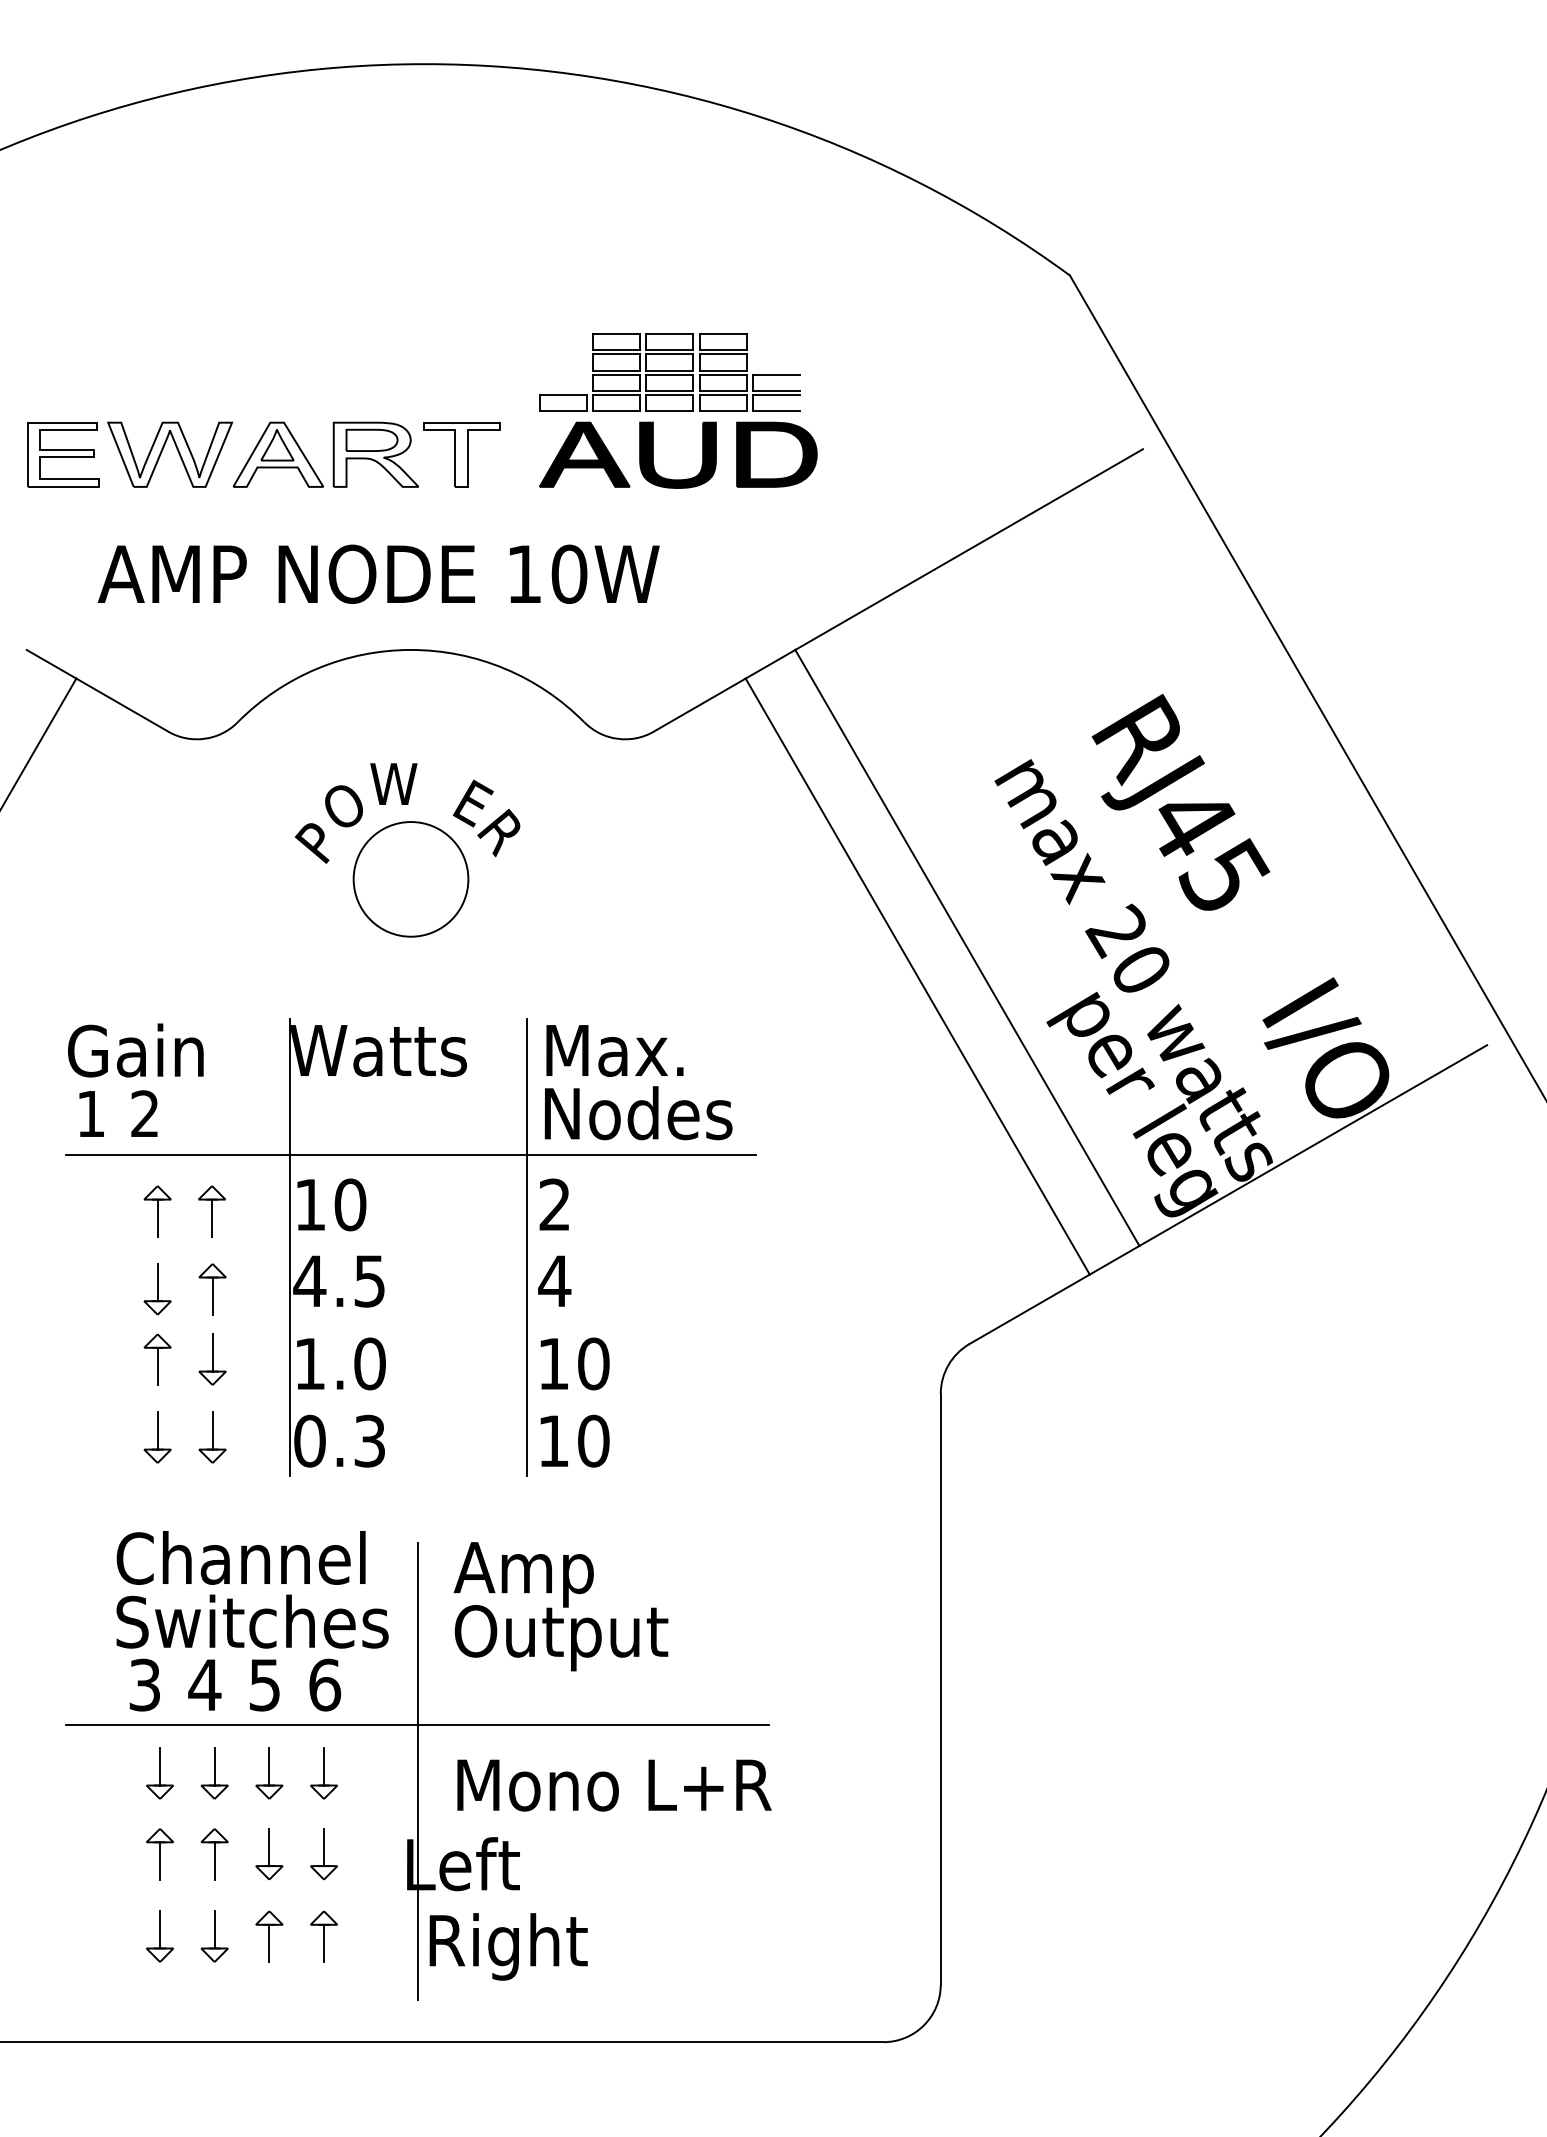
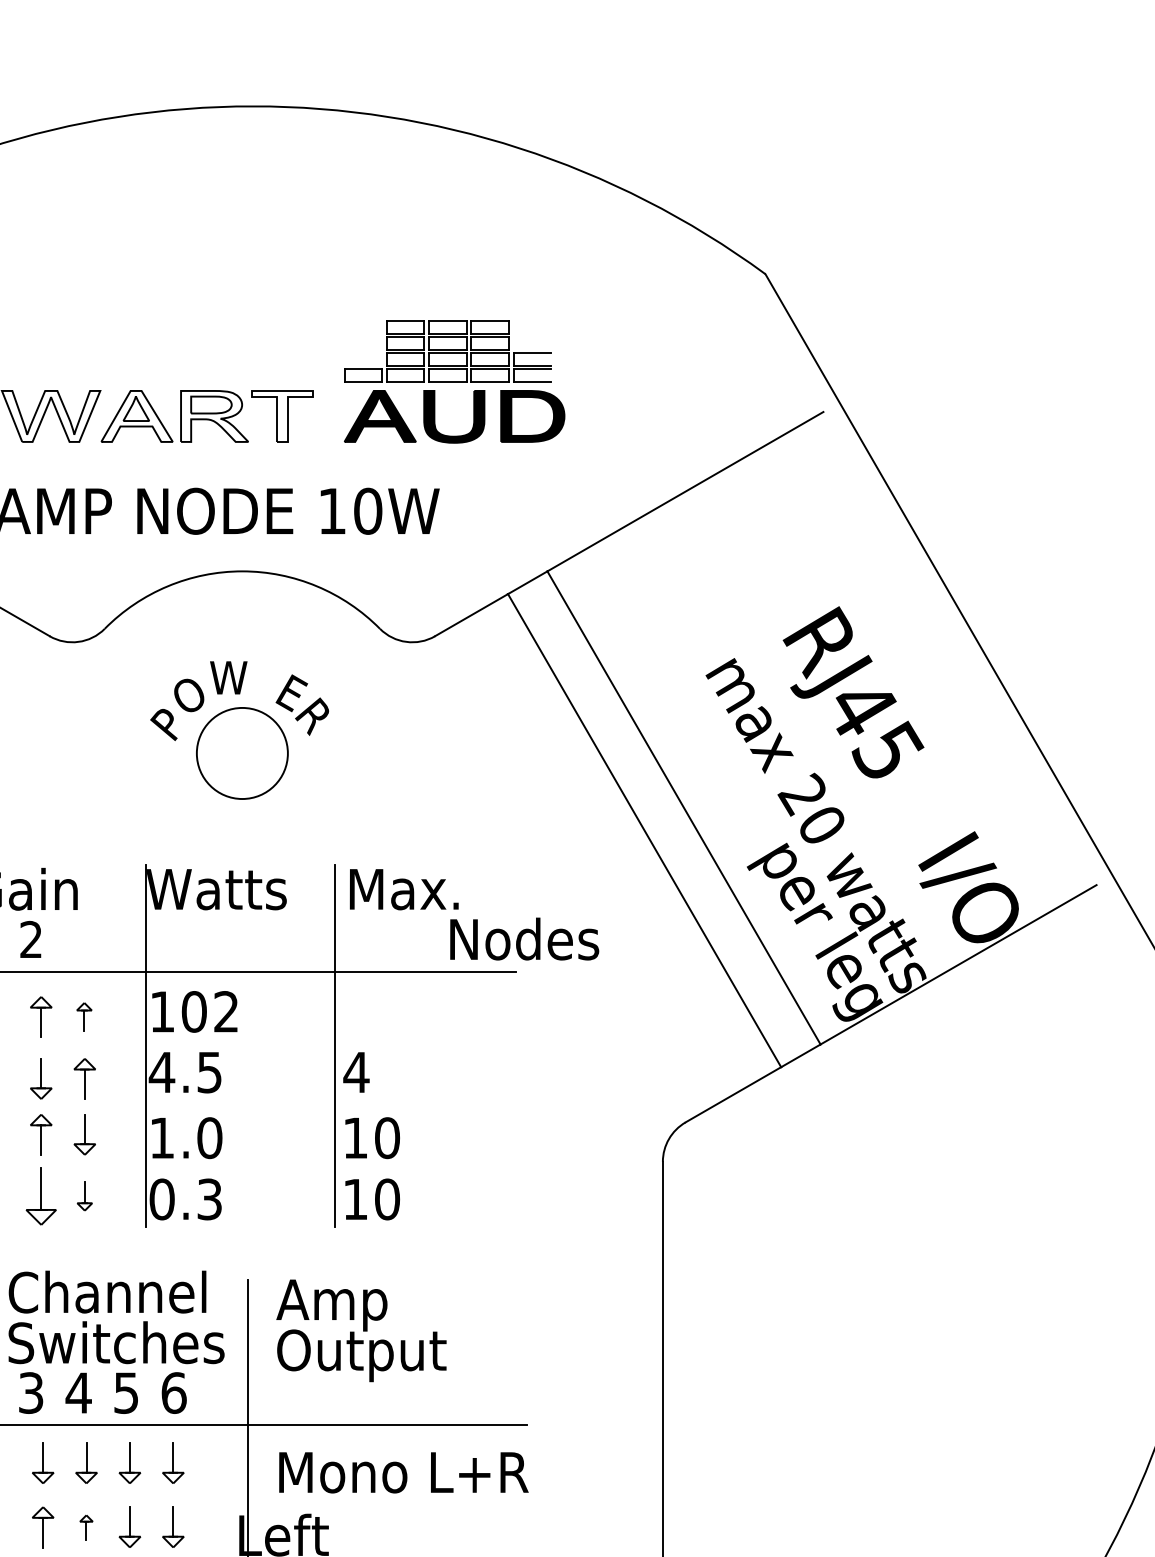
text: (638, 1113) -> (524, 939), moved
text: (553, 1204) -> (225, 1011), moved
part: (211, 1211) -> (83, 1017), size x0.7
part: (157, 1437) -> (41, 1196), size x1.4
part: (212, 1437) -> (84, 1196), size x0.7
part: (214, 1854) -> (86, 1527), size x0.6

